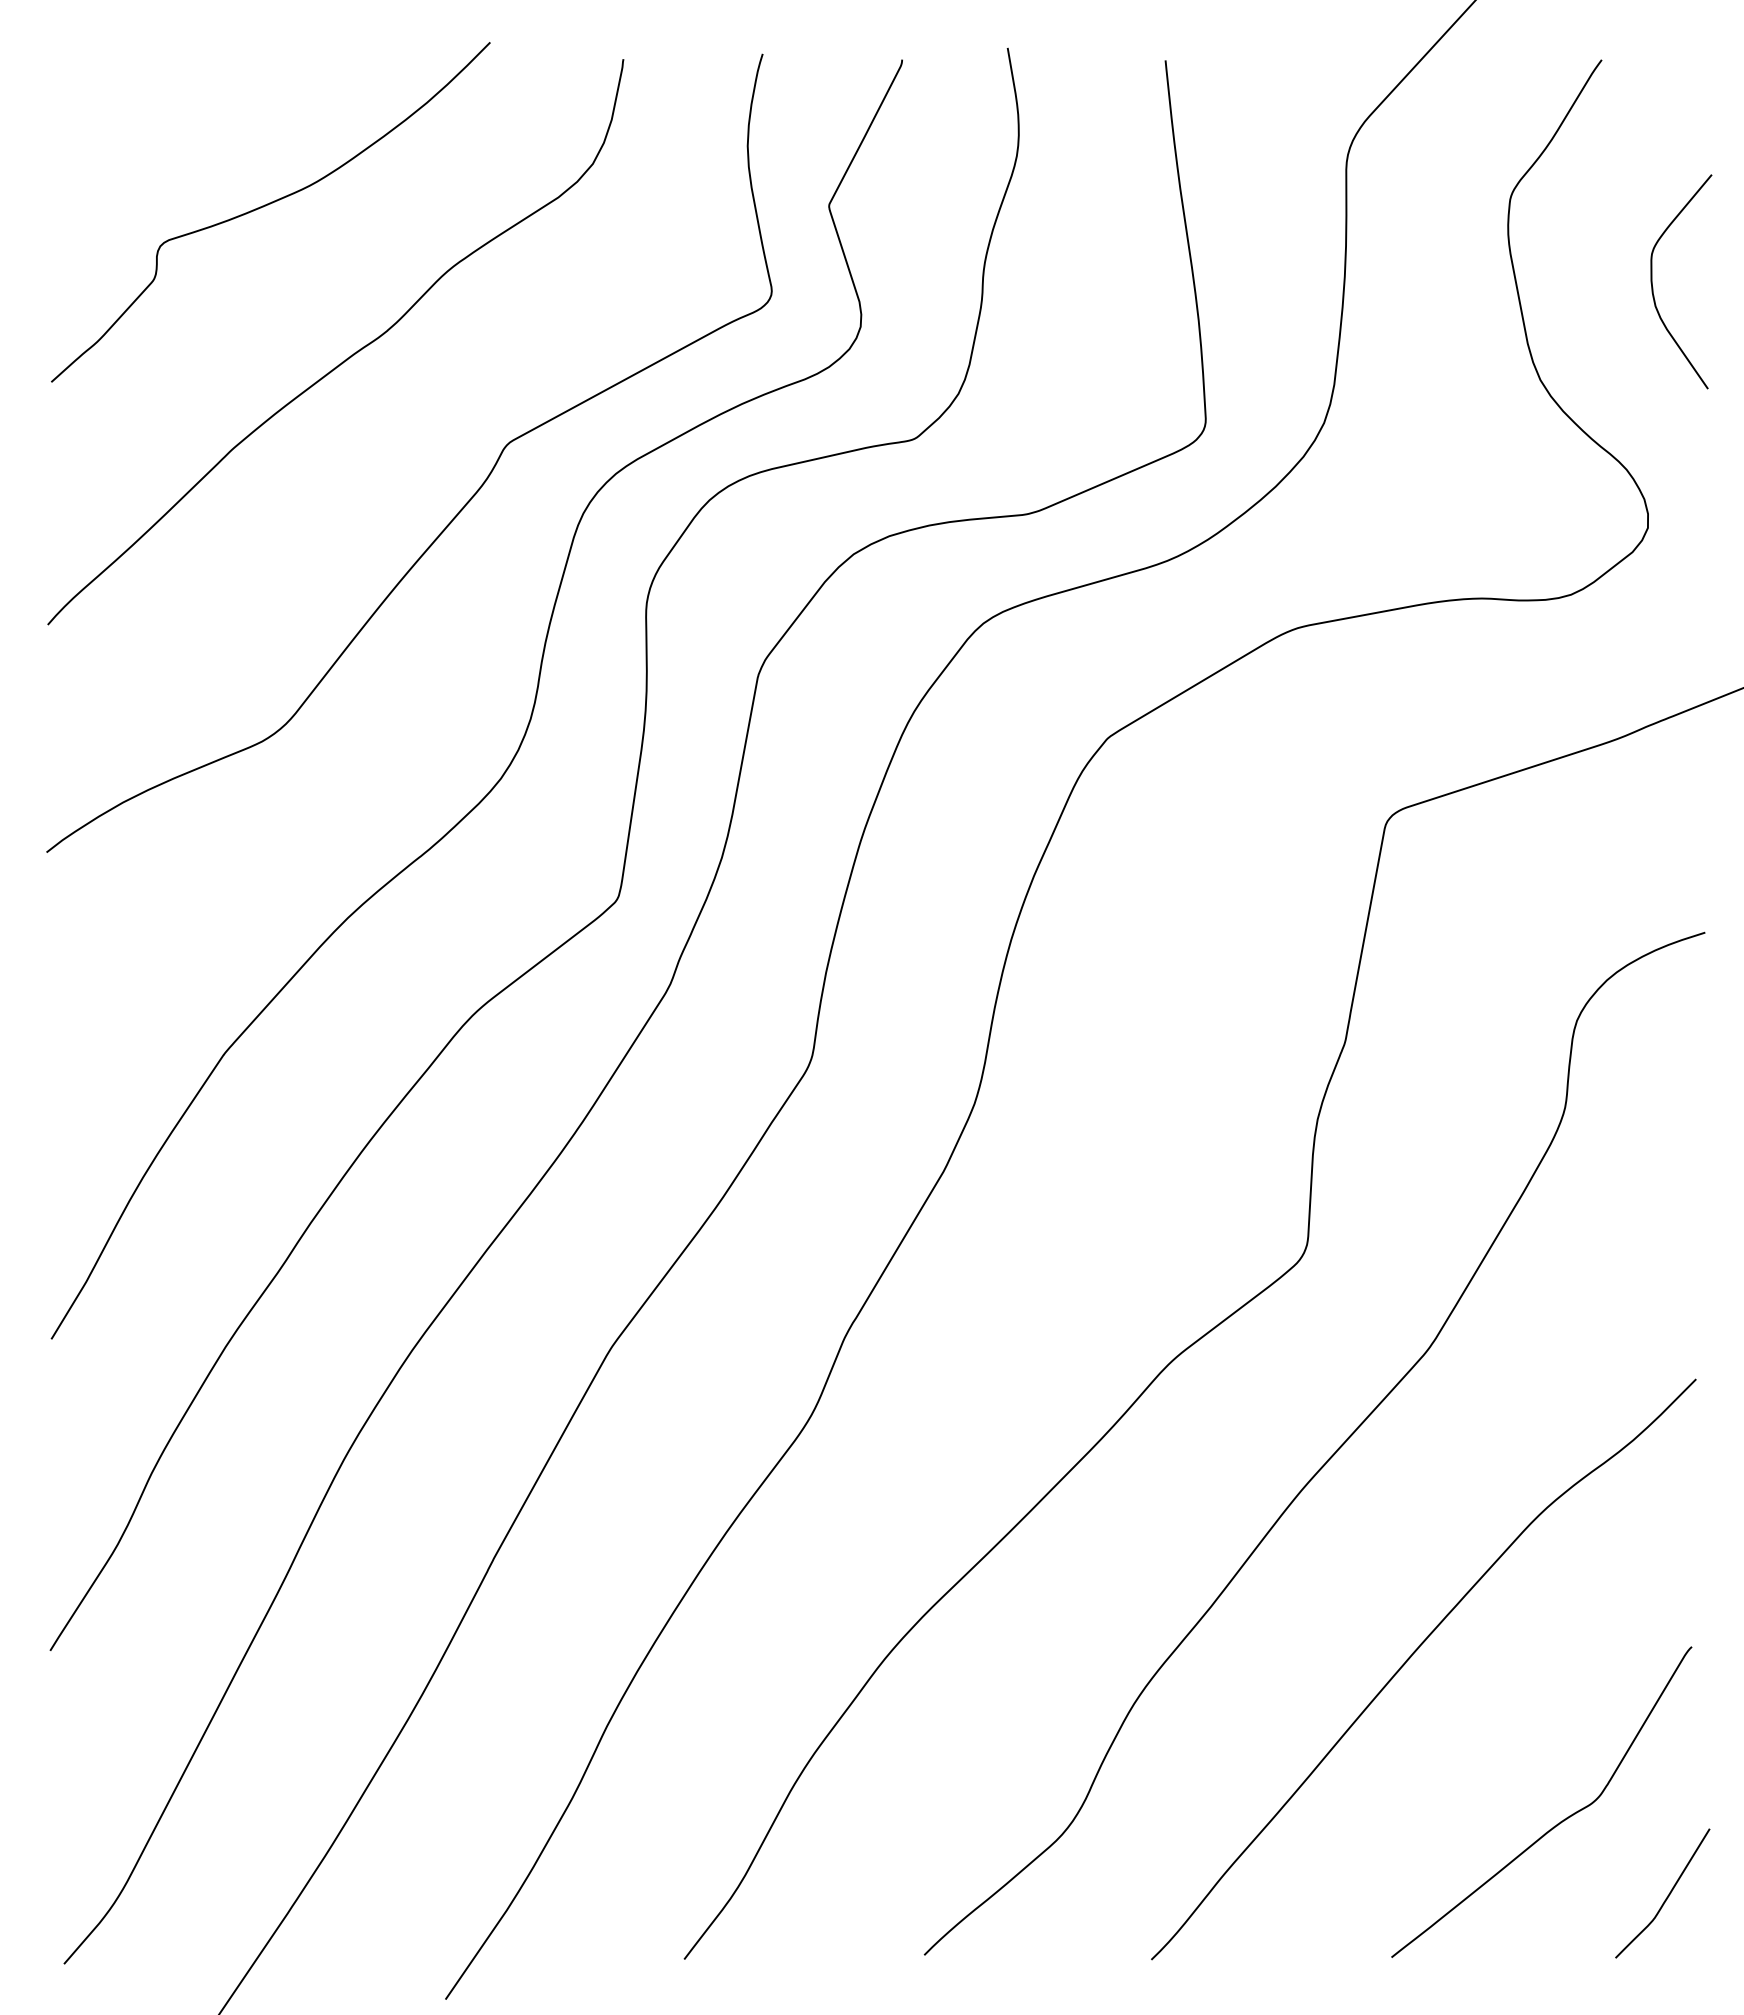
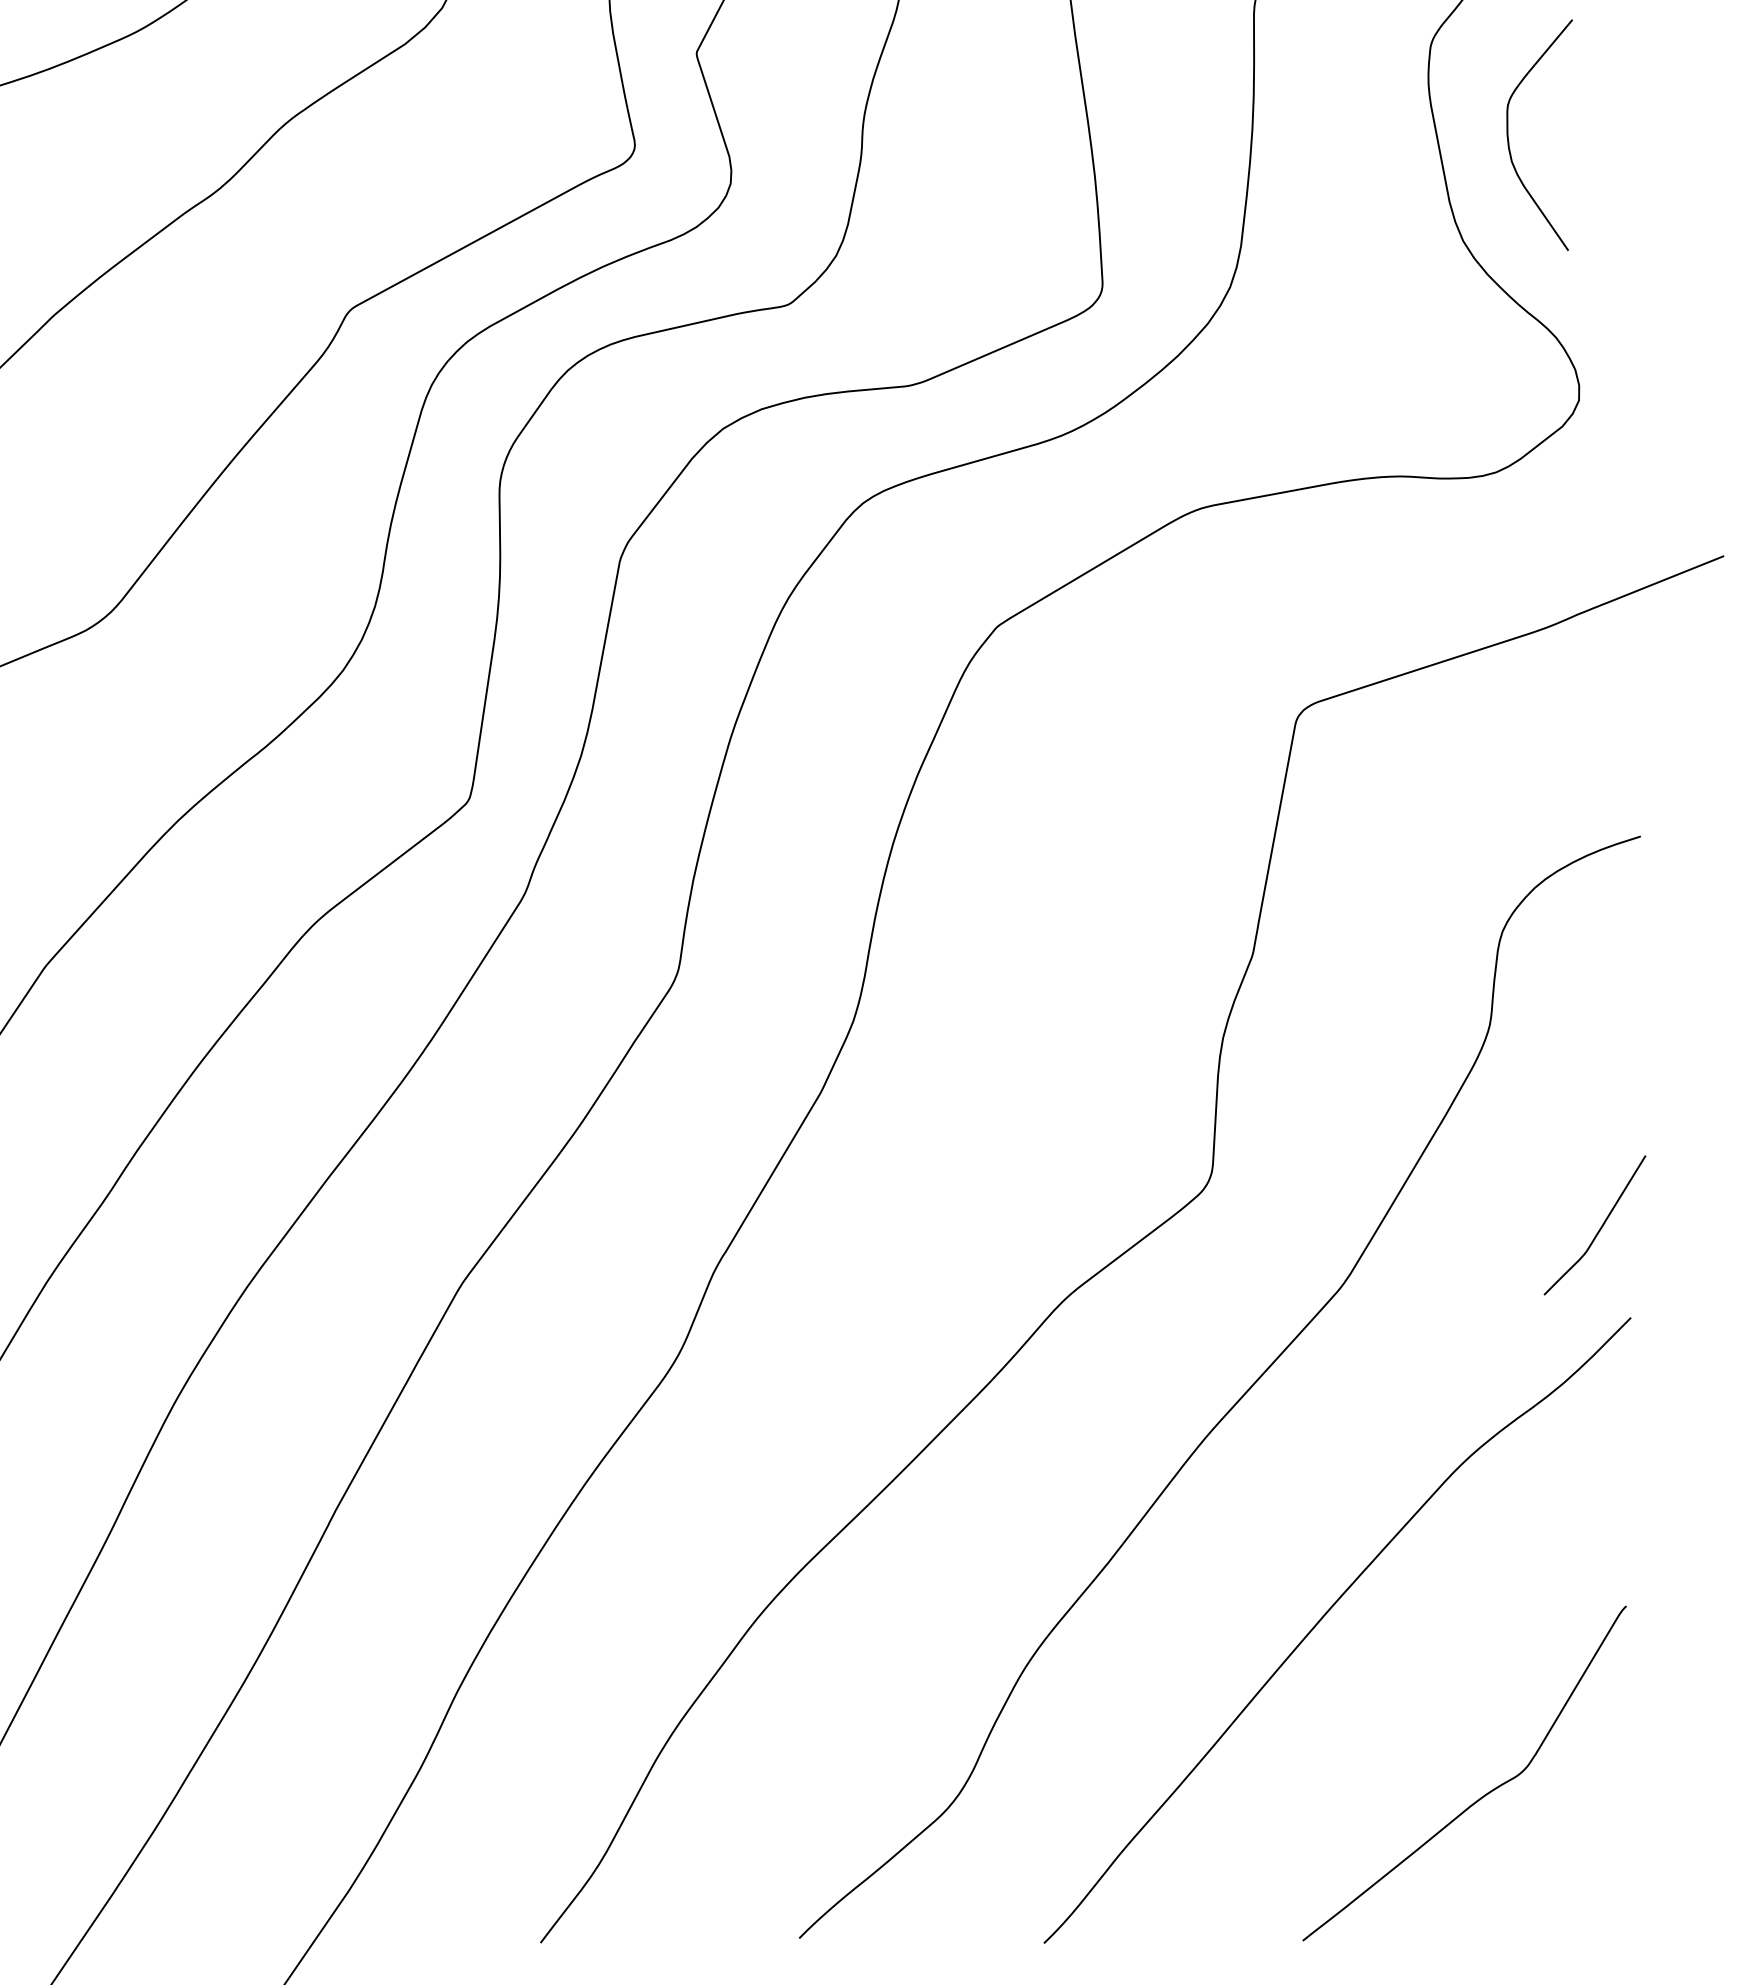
curve: (1653, 287) -> (1509, 141), moved
curve: (1667, 1895) -> (1600, 1227), moved

